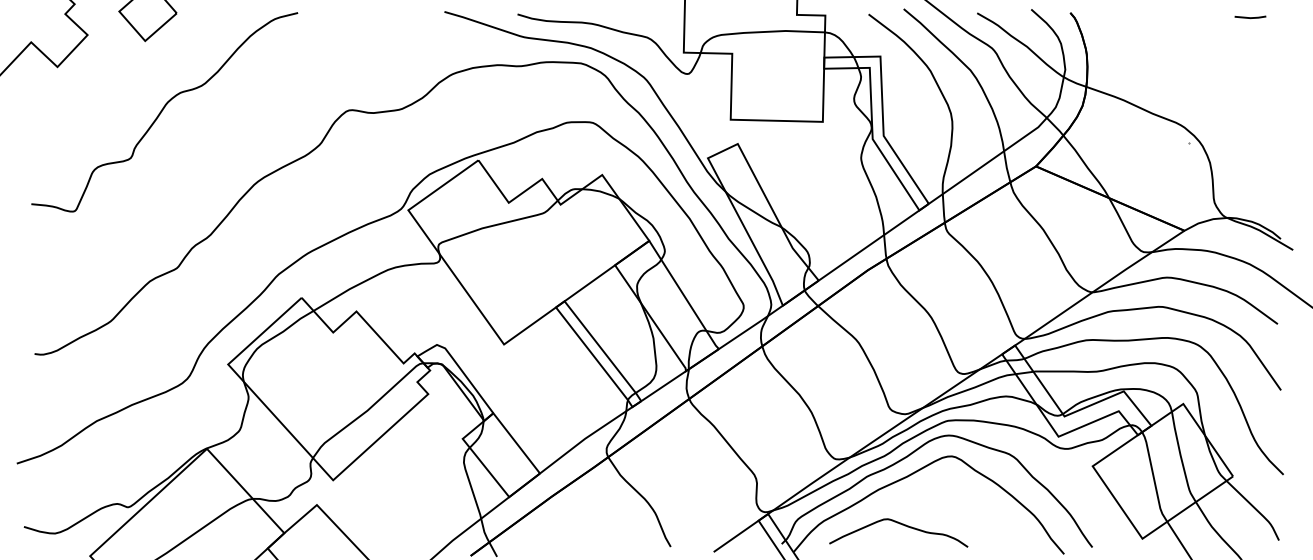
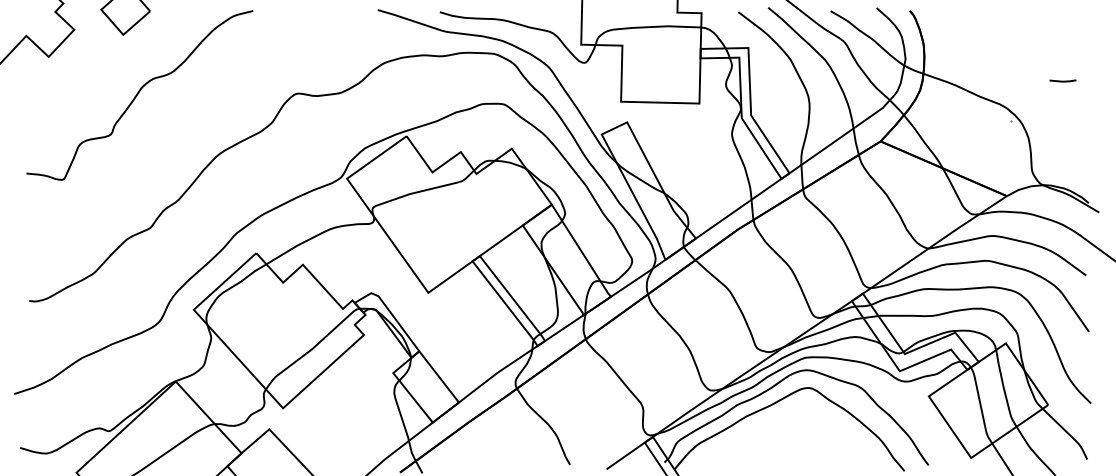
line: (1250, 17) -> (1063, 81), moved
curve: (899, 524) -> (764, 445), removed

